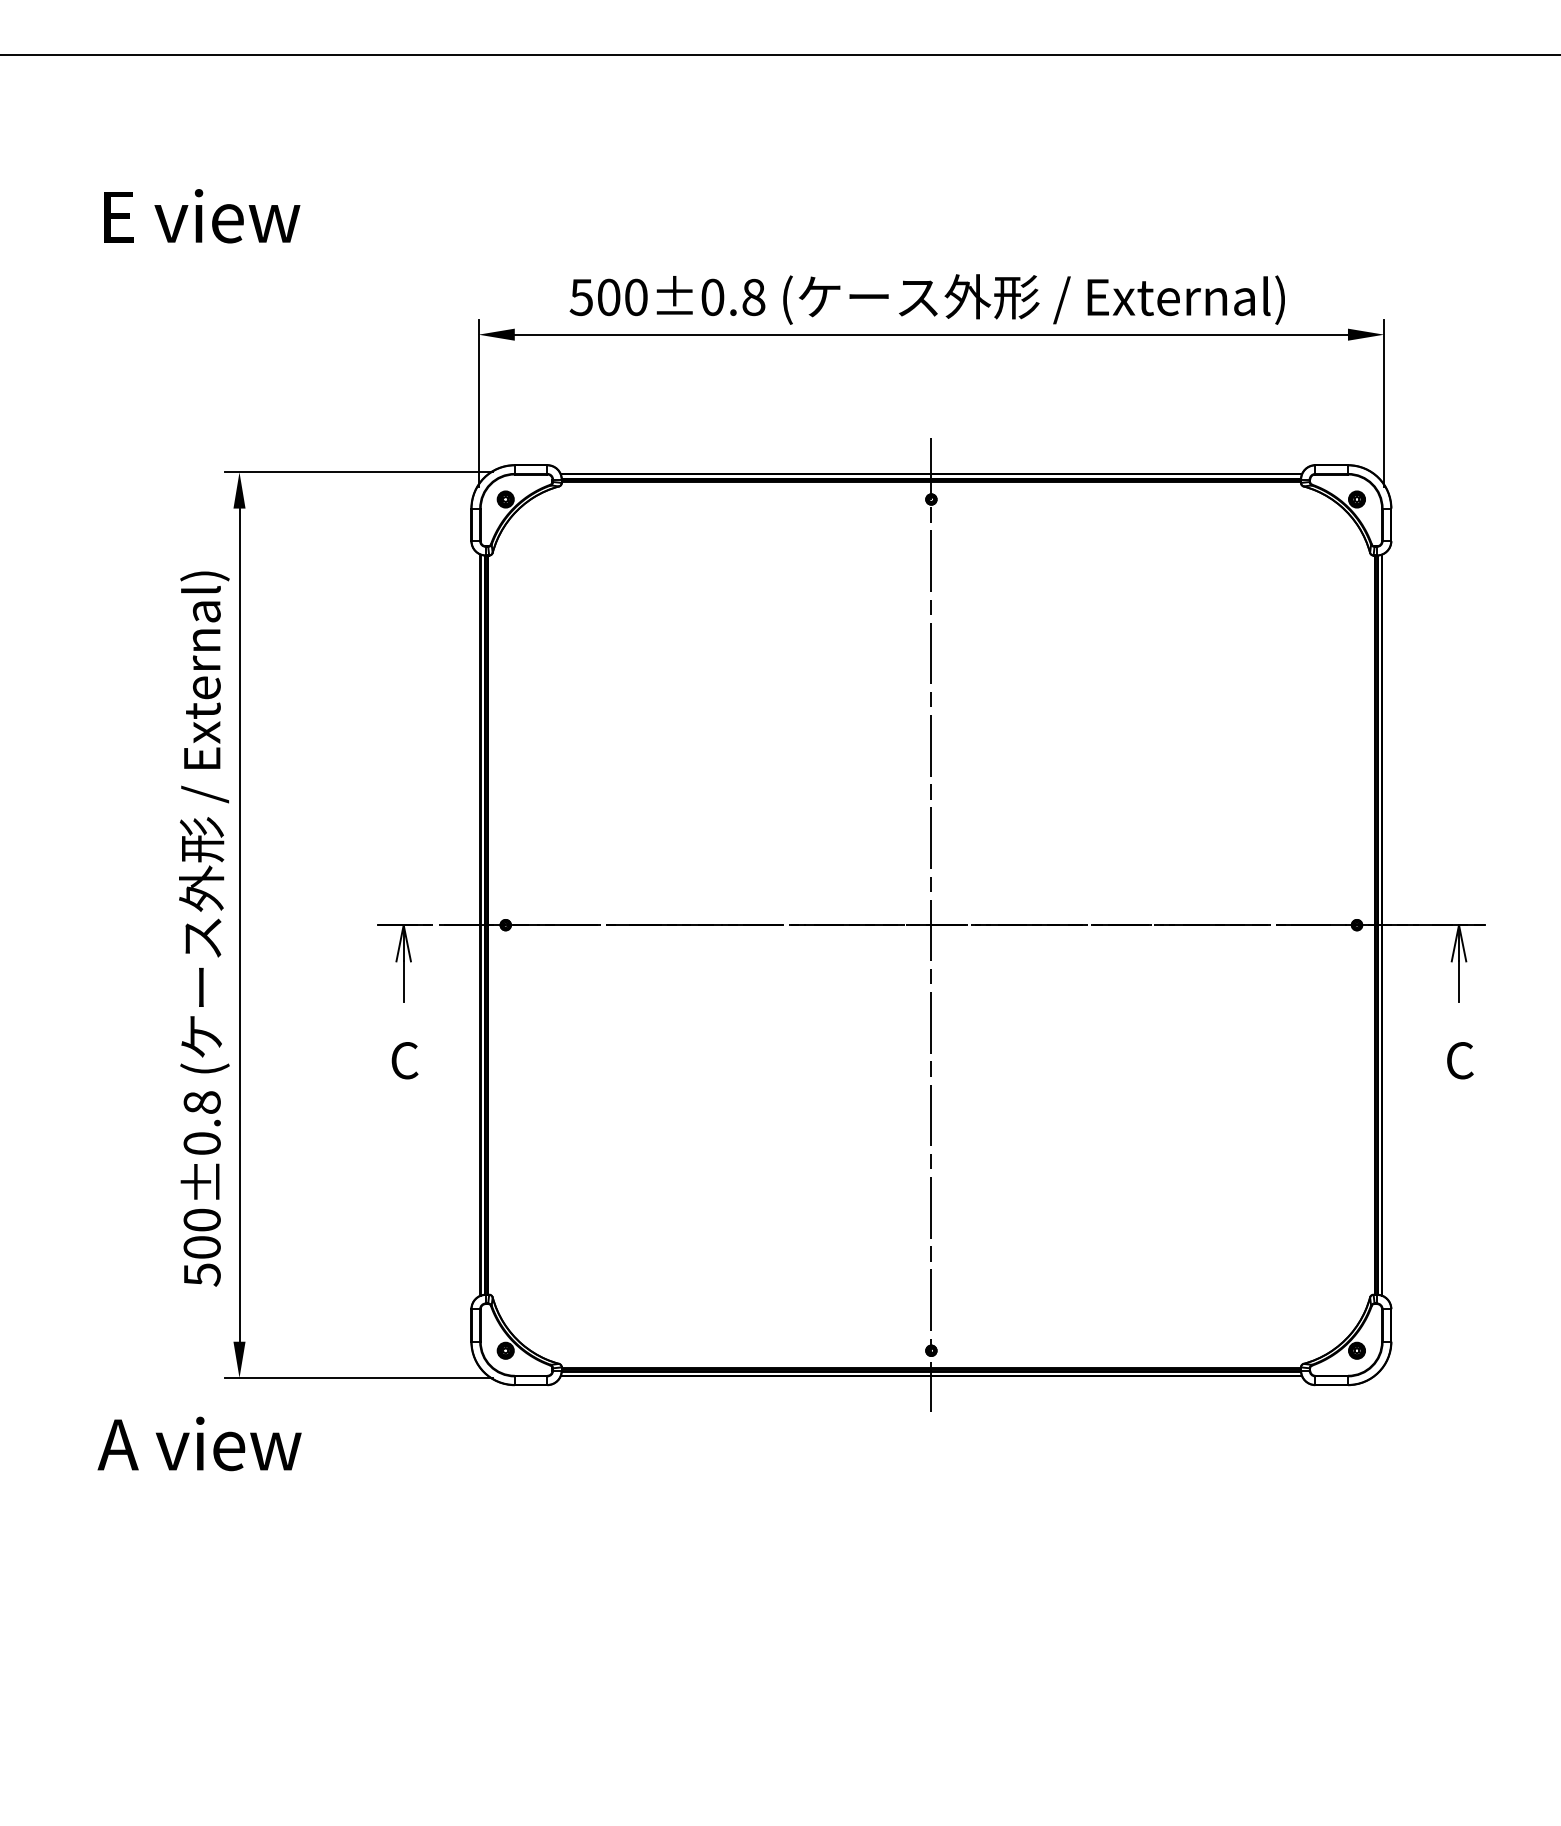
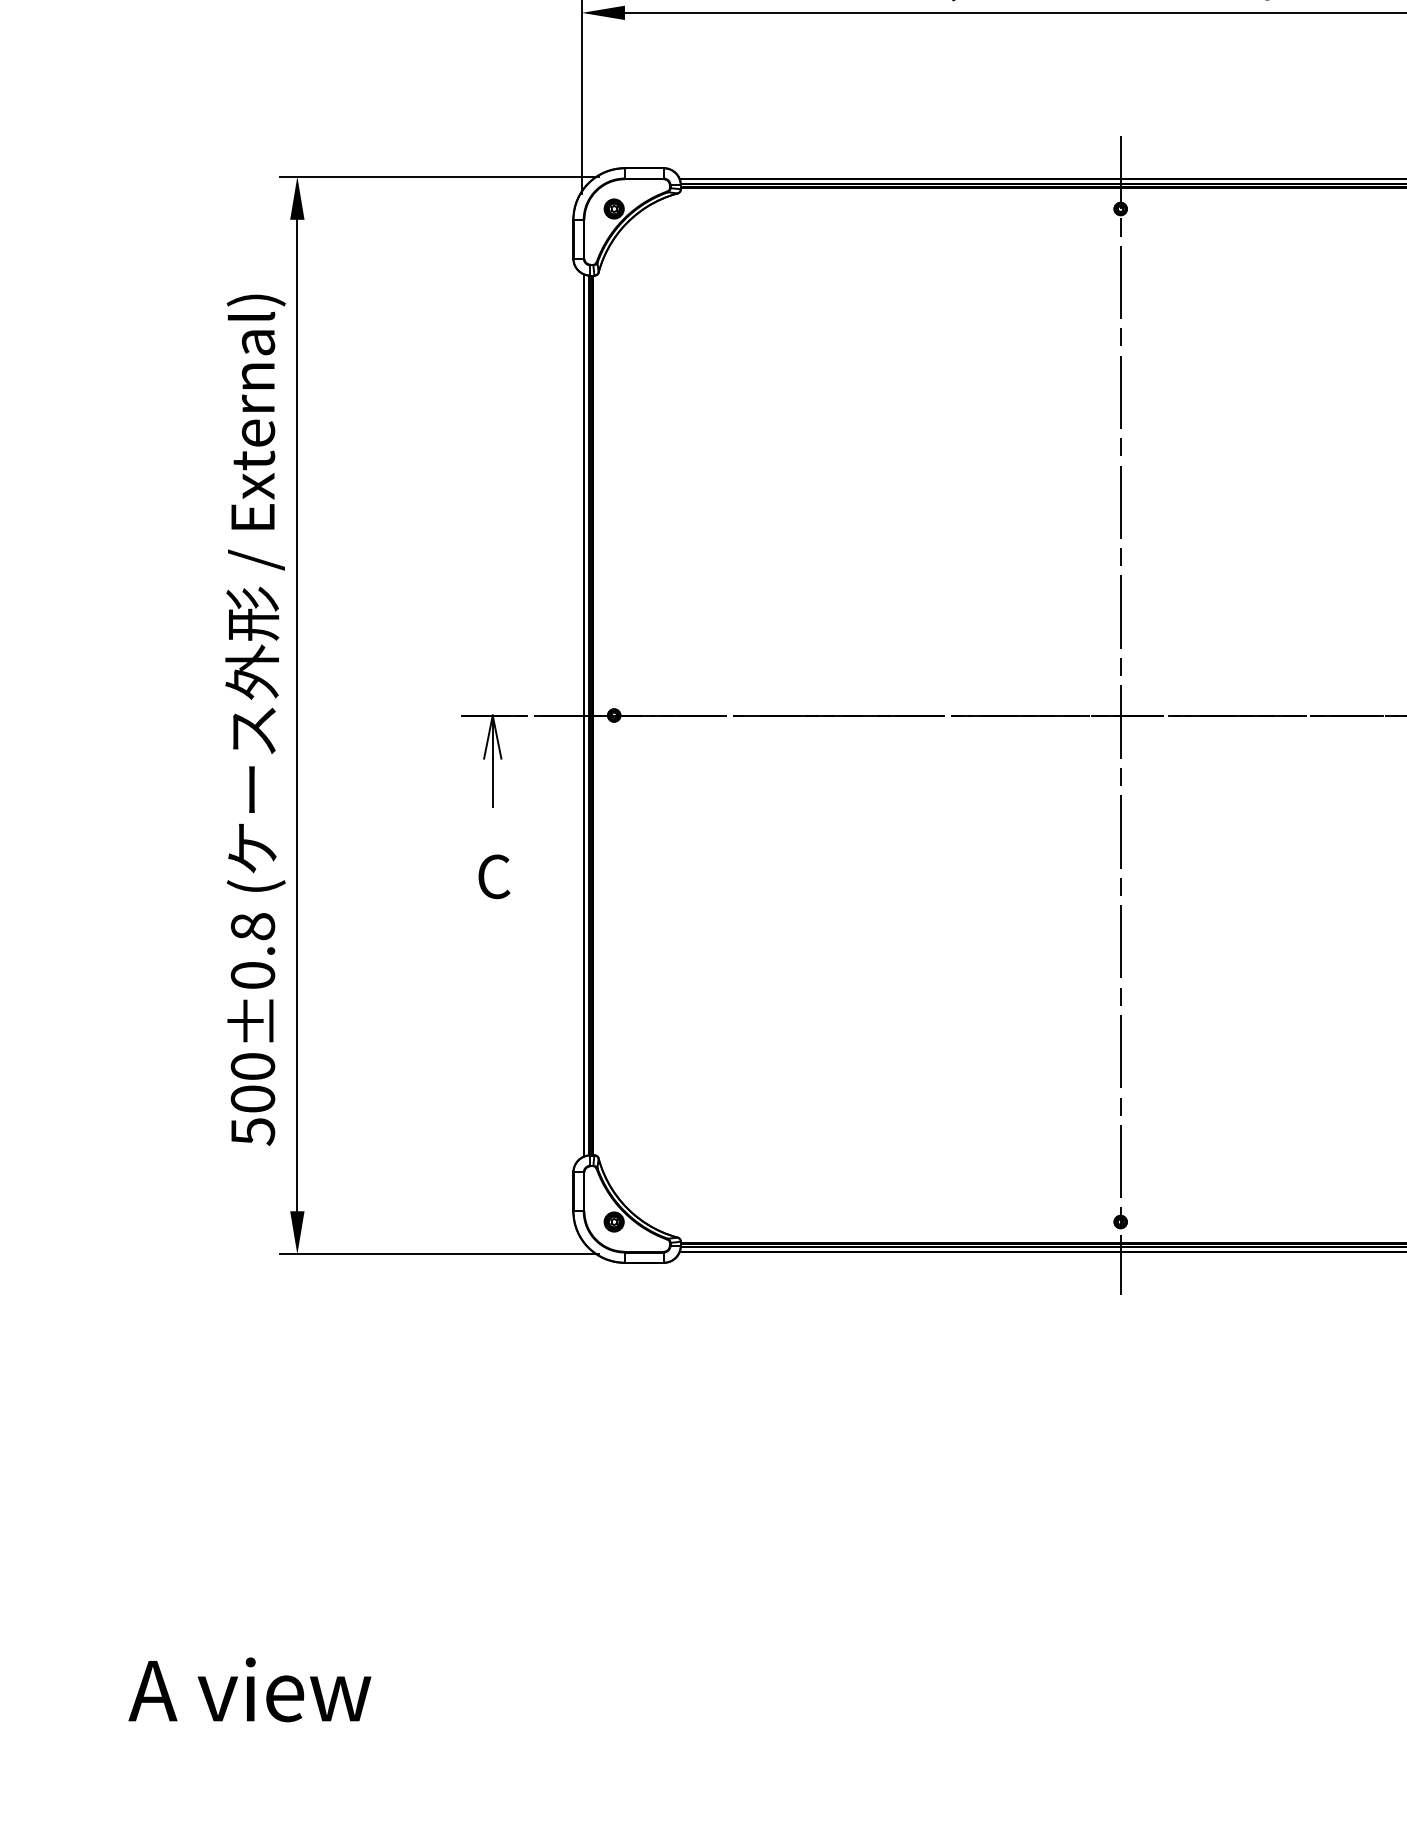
text: (199, 1443) -> (249, 1689), moved

